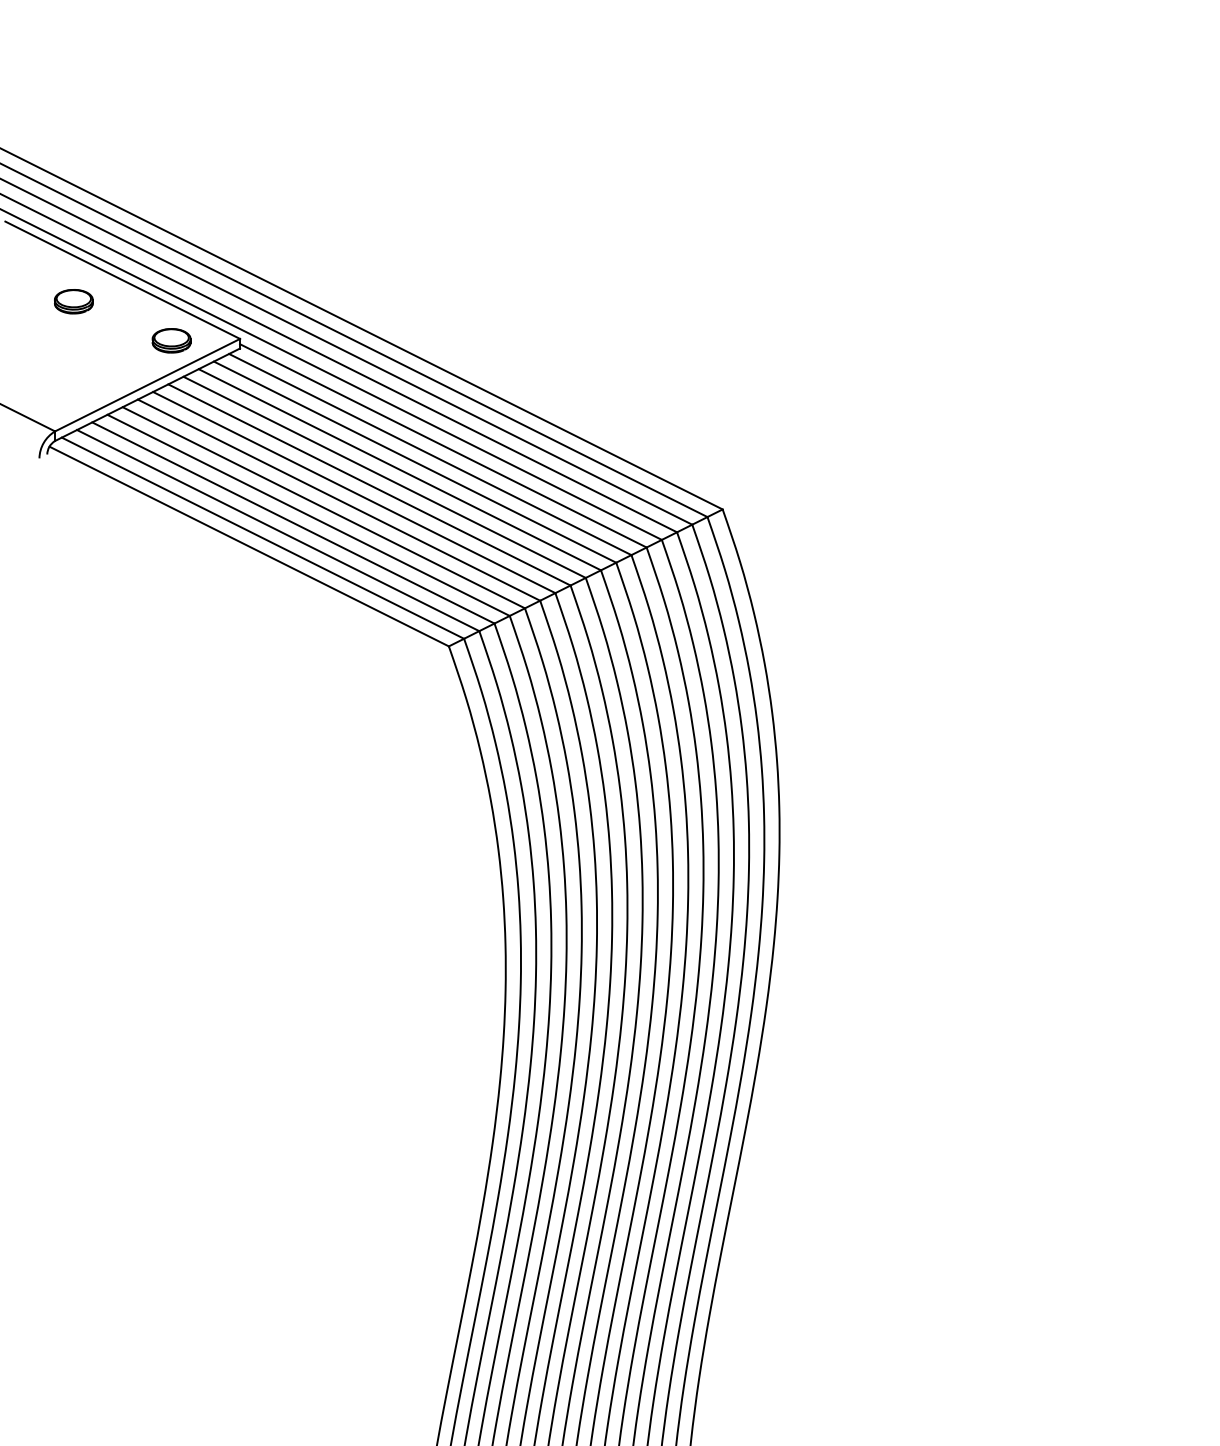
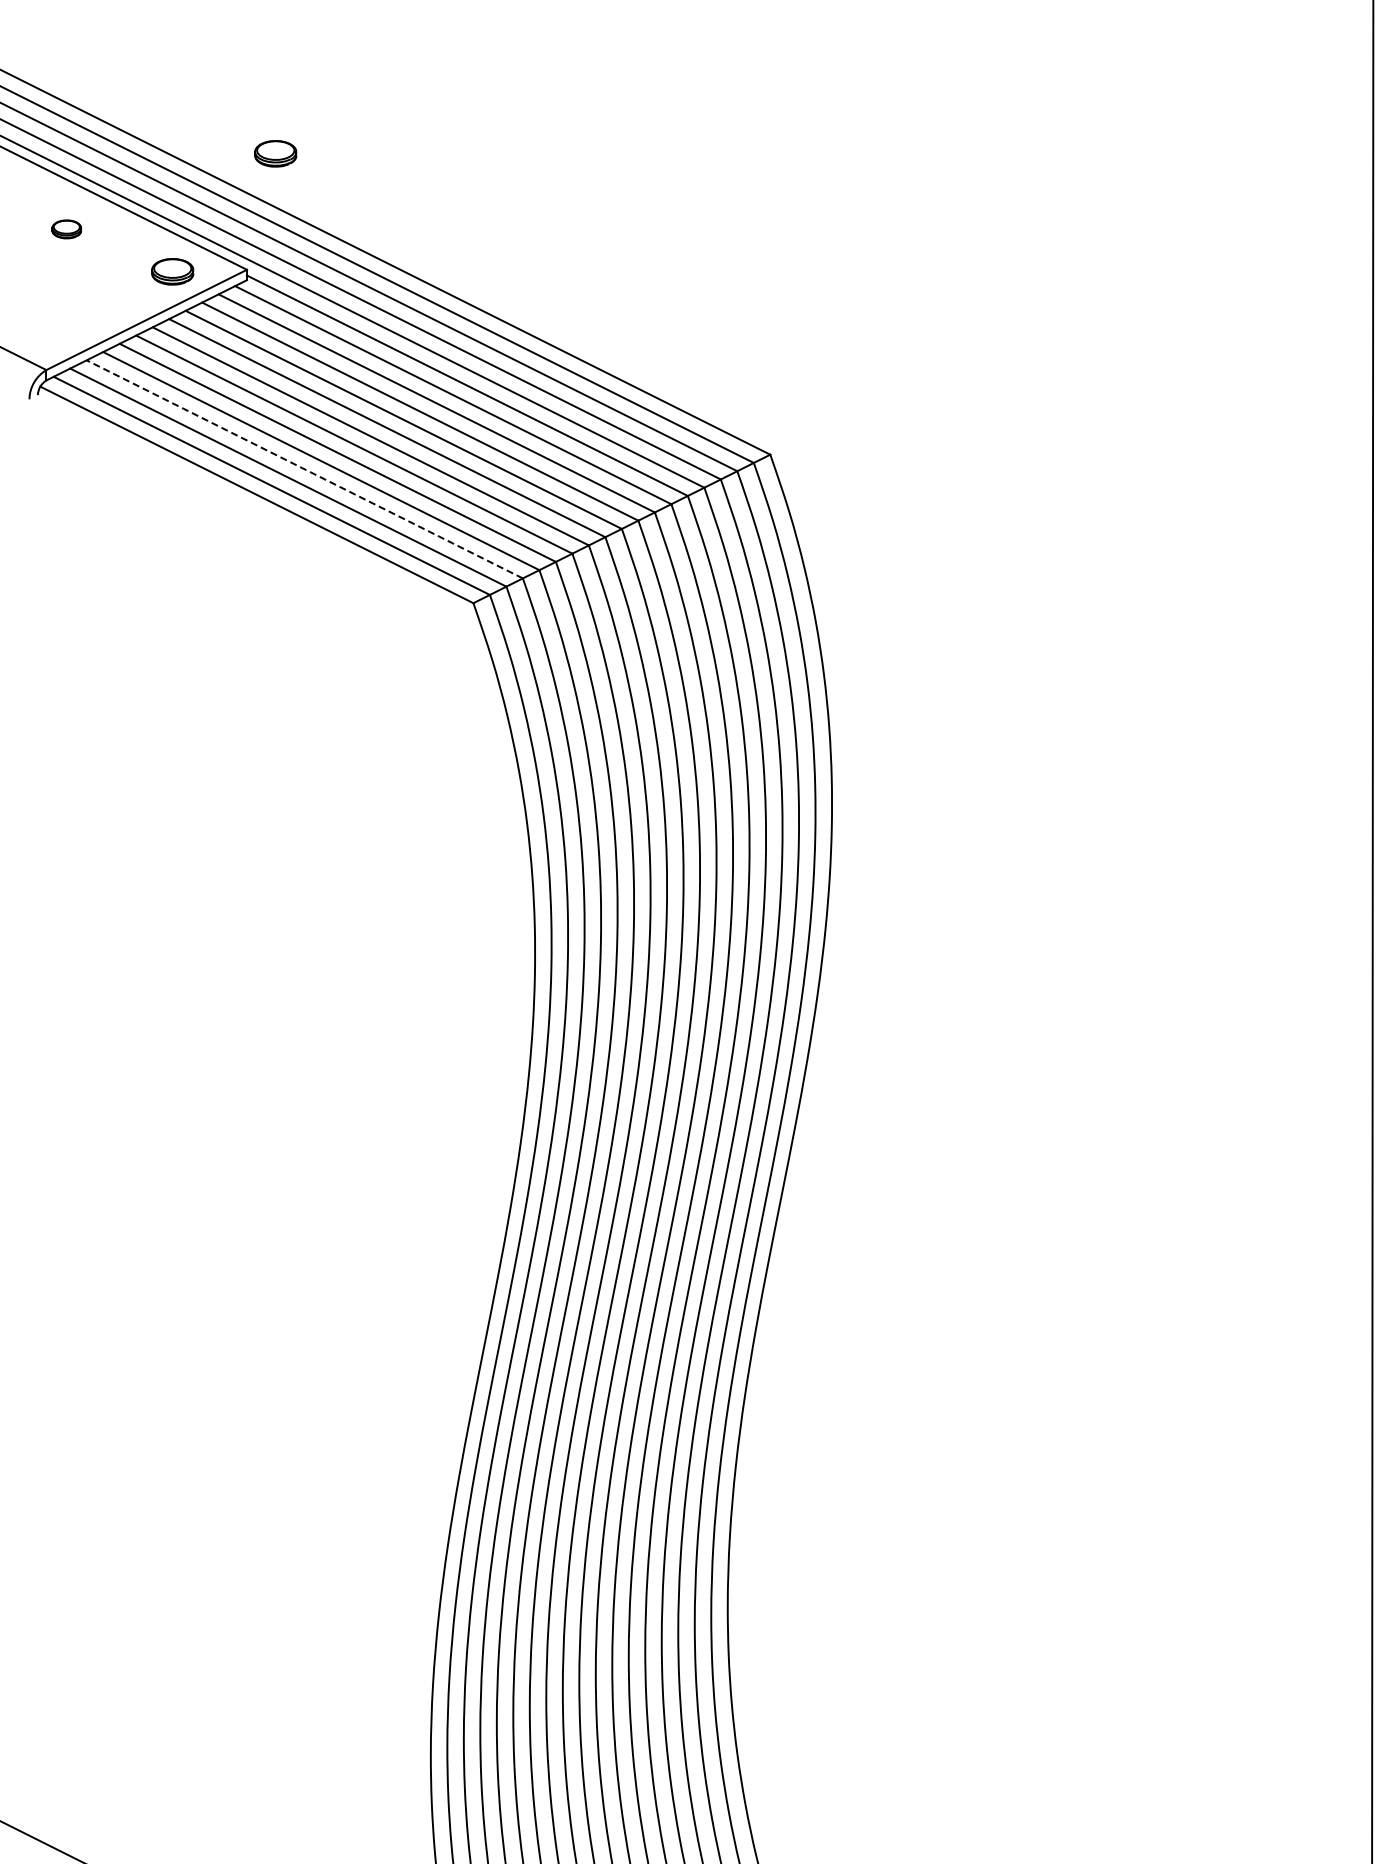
part: (266, 231) -> (275, 153), added
part: (73, 301) -> (66, 229), size x0.7
line: (293, 523) -> (304, 469), solid -> dashed

